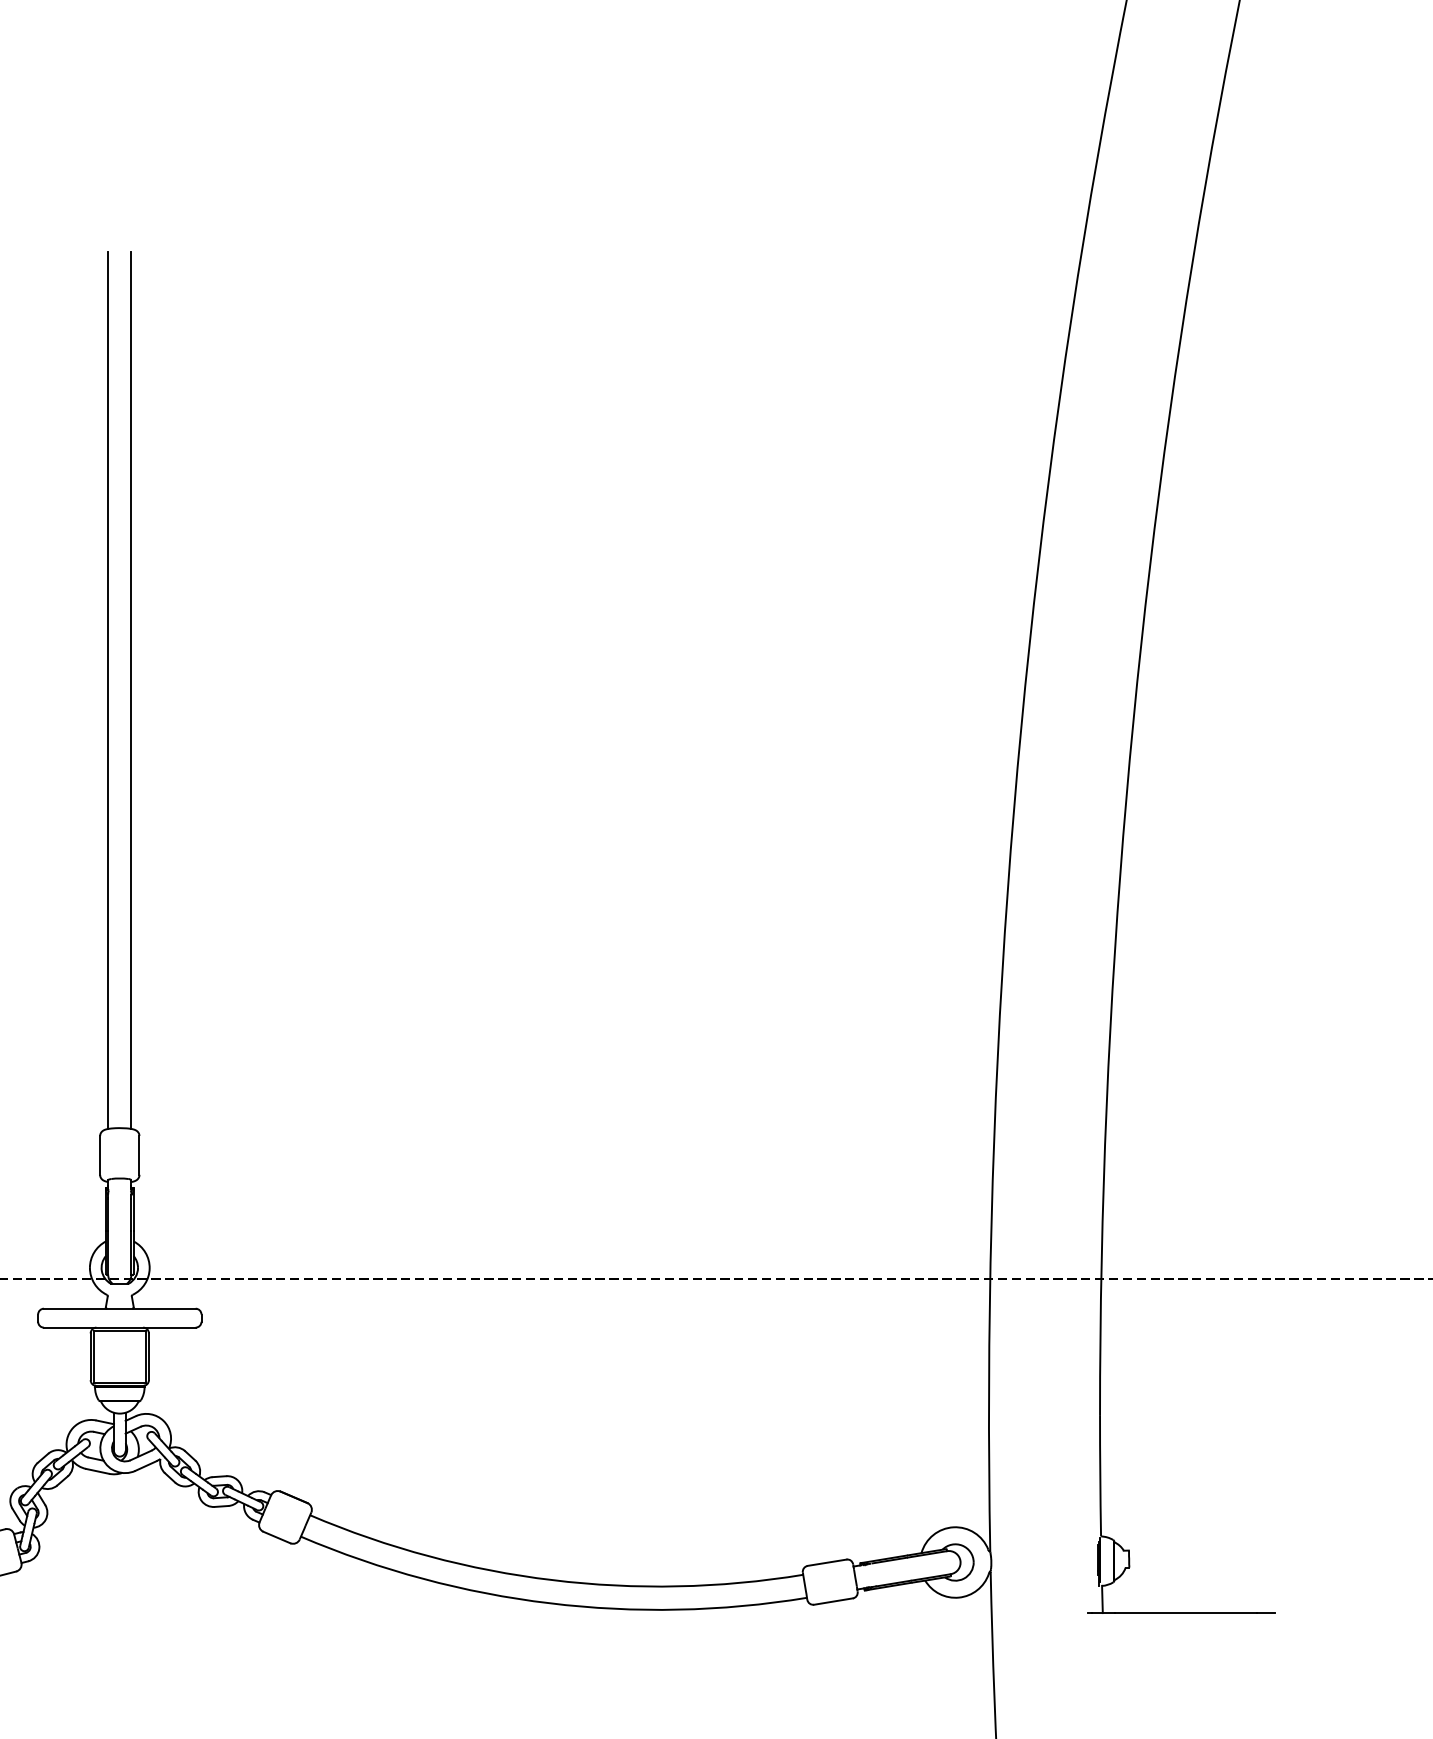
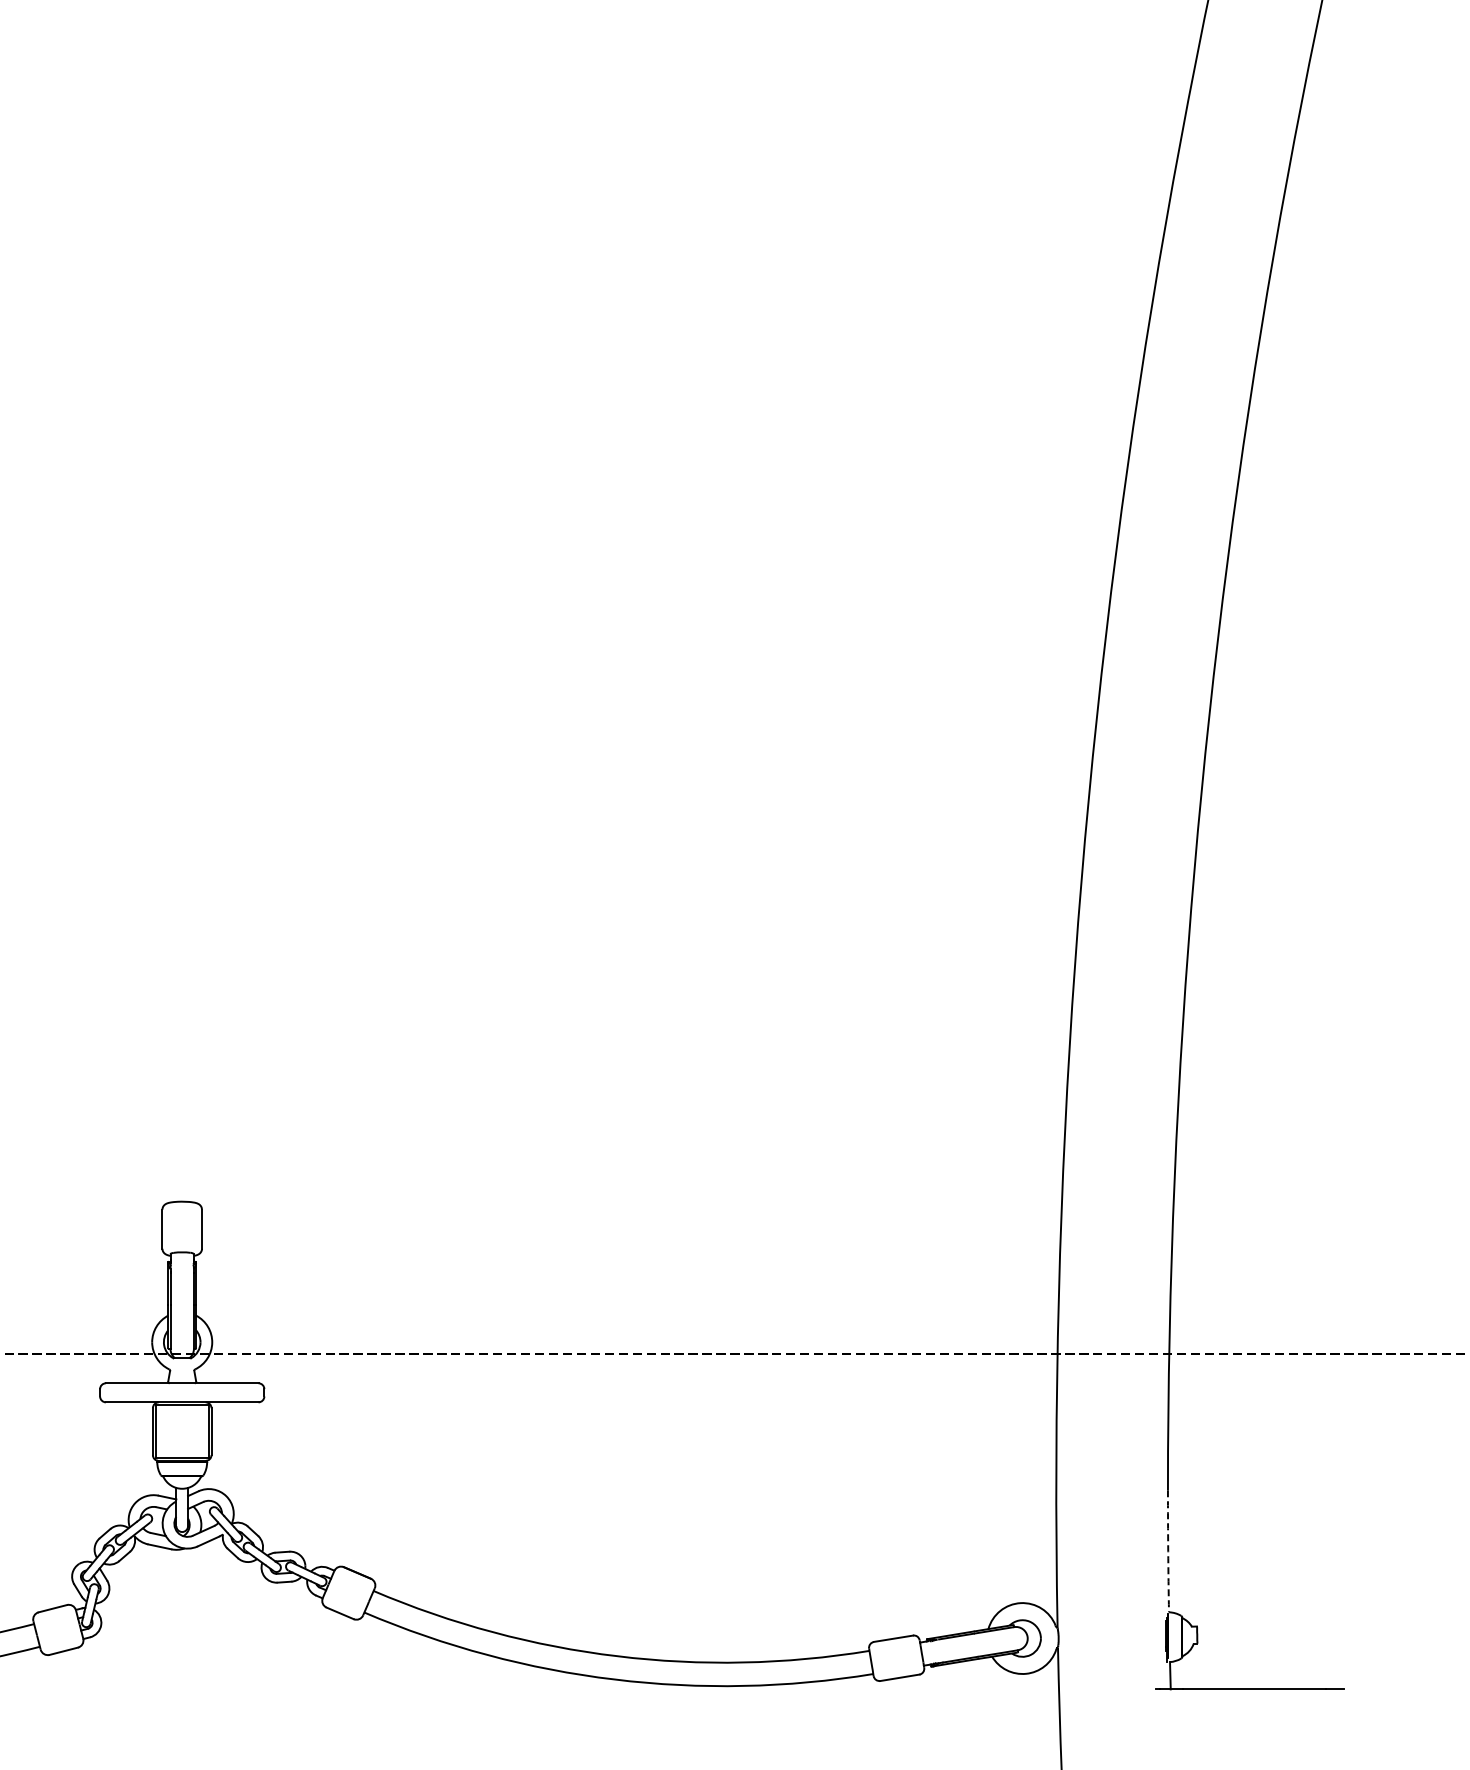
line: (108, 690) -> (170, 761), removed
line: (131, 690) -> (193, 761), removed
arc: (1100, 1475) -> (1168, 1551), solid -> dashed

